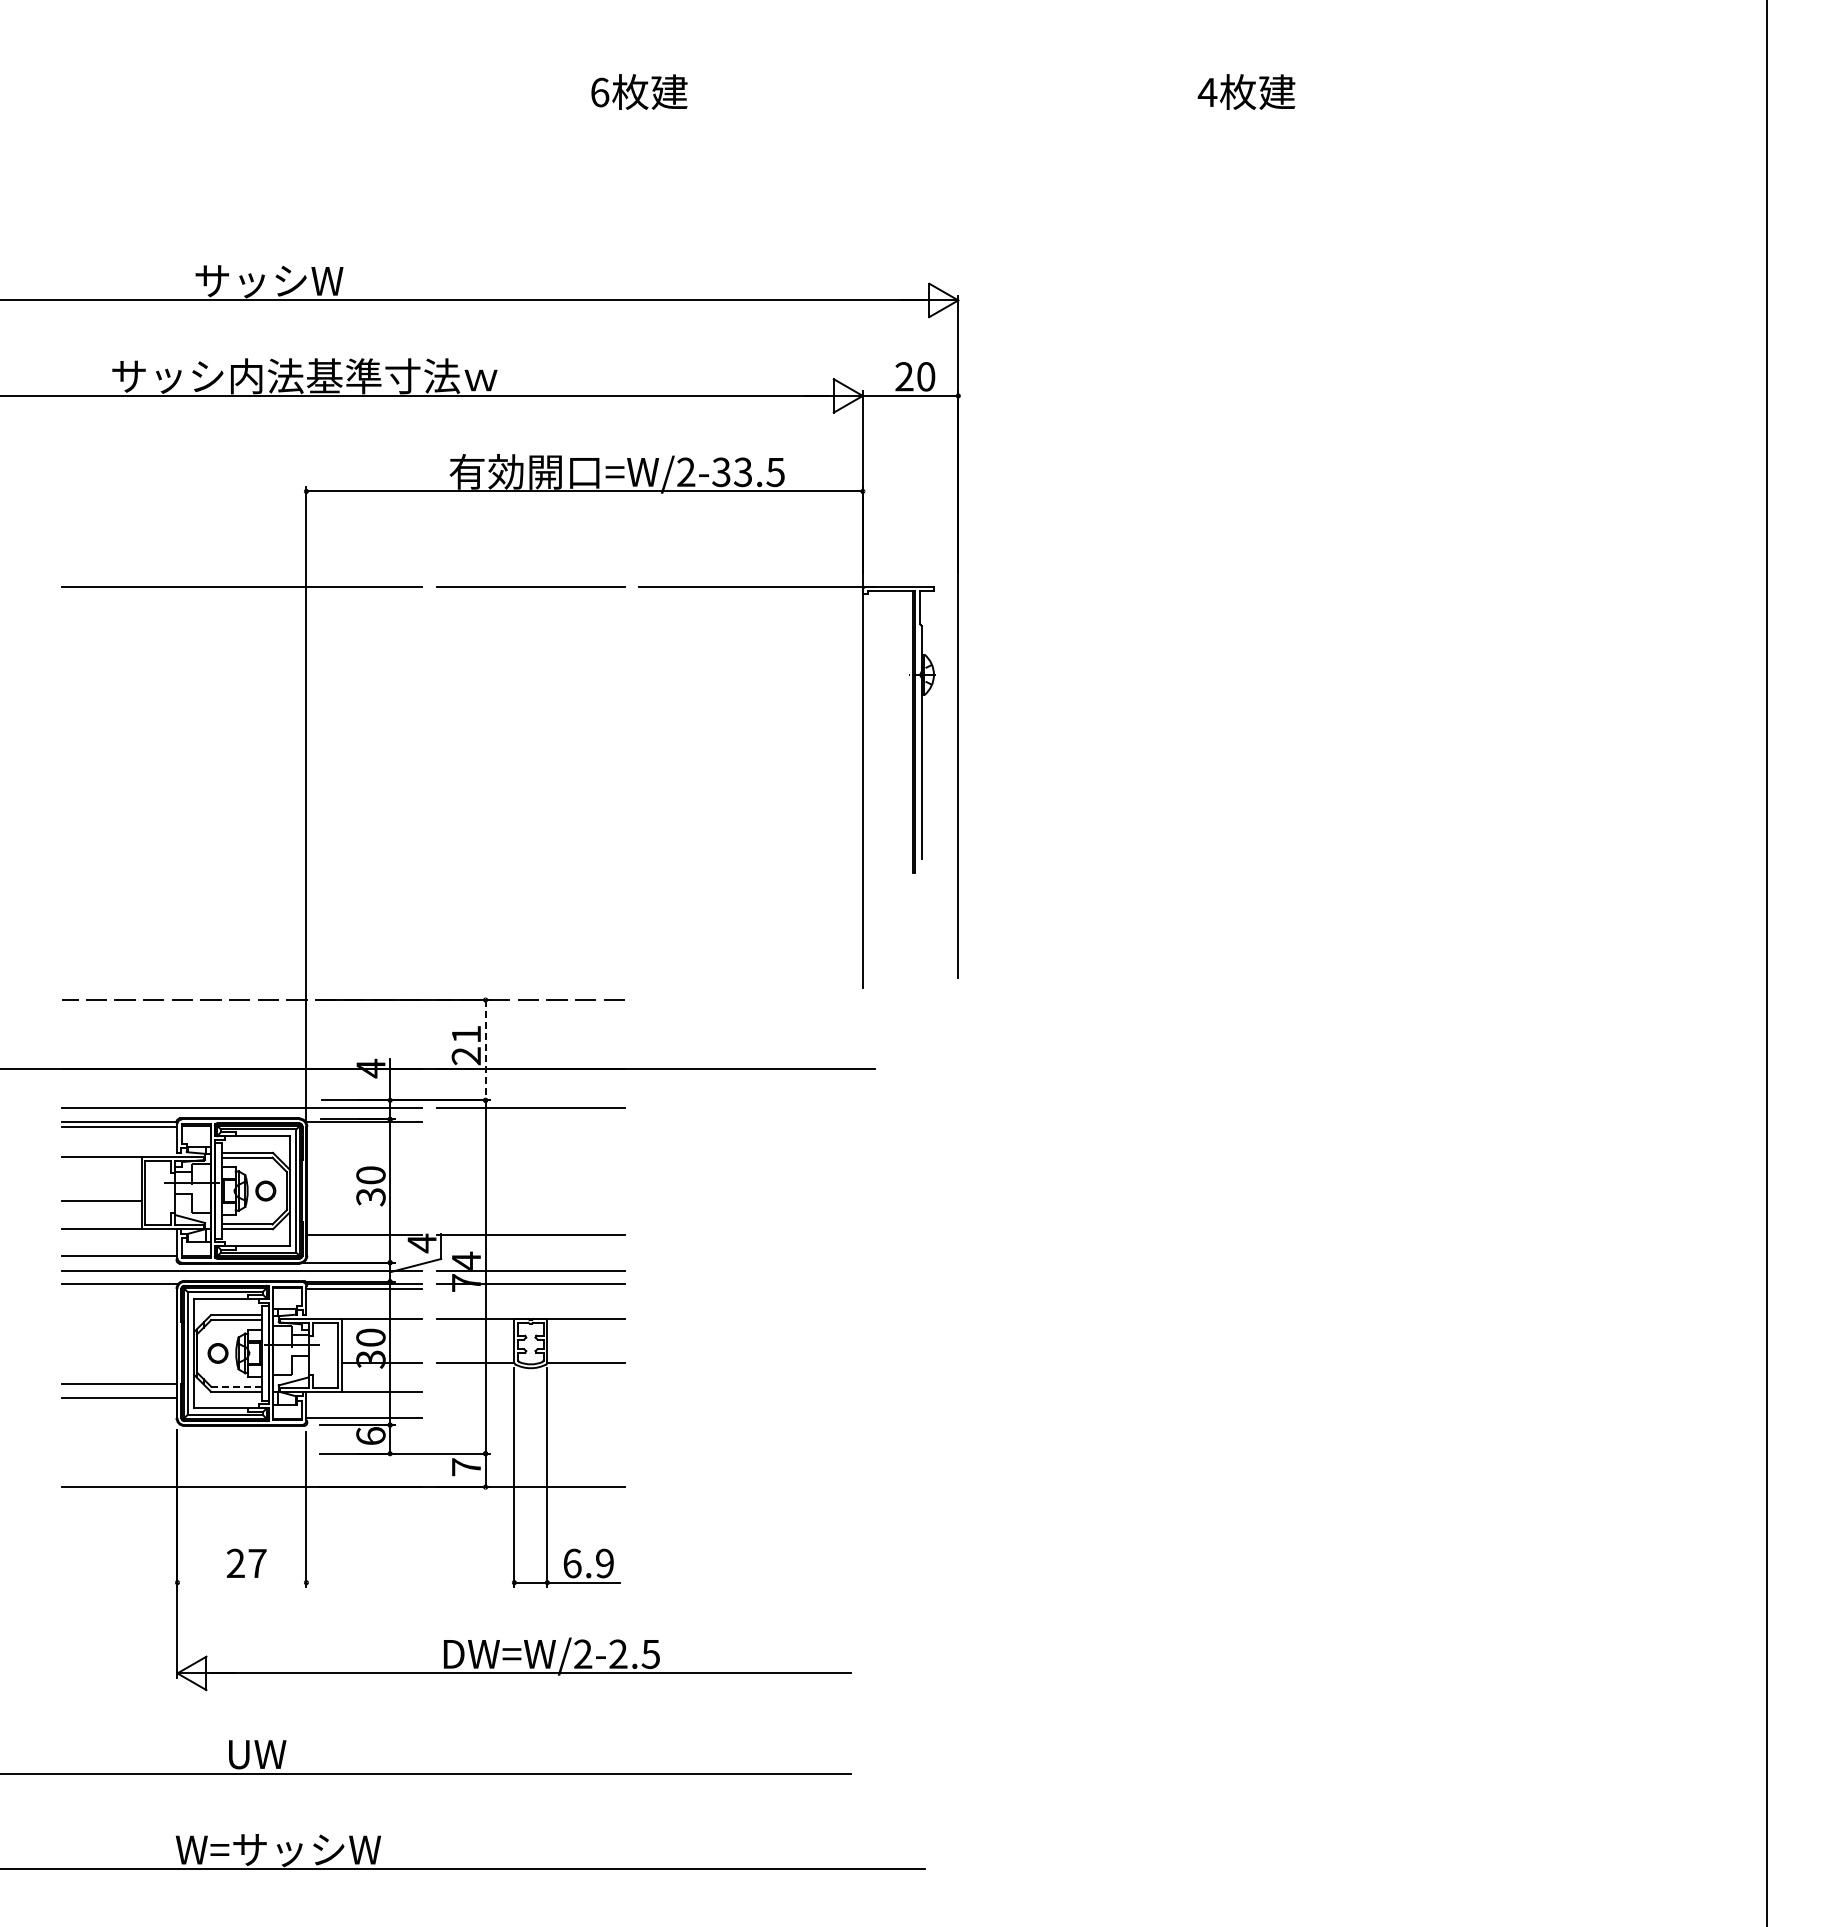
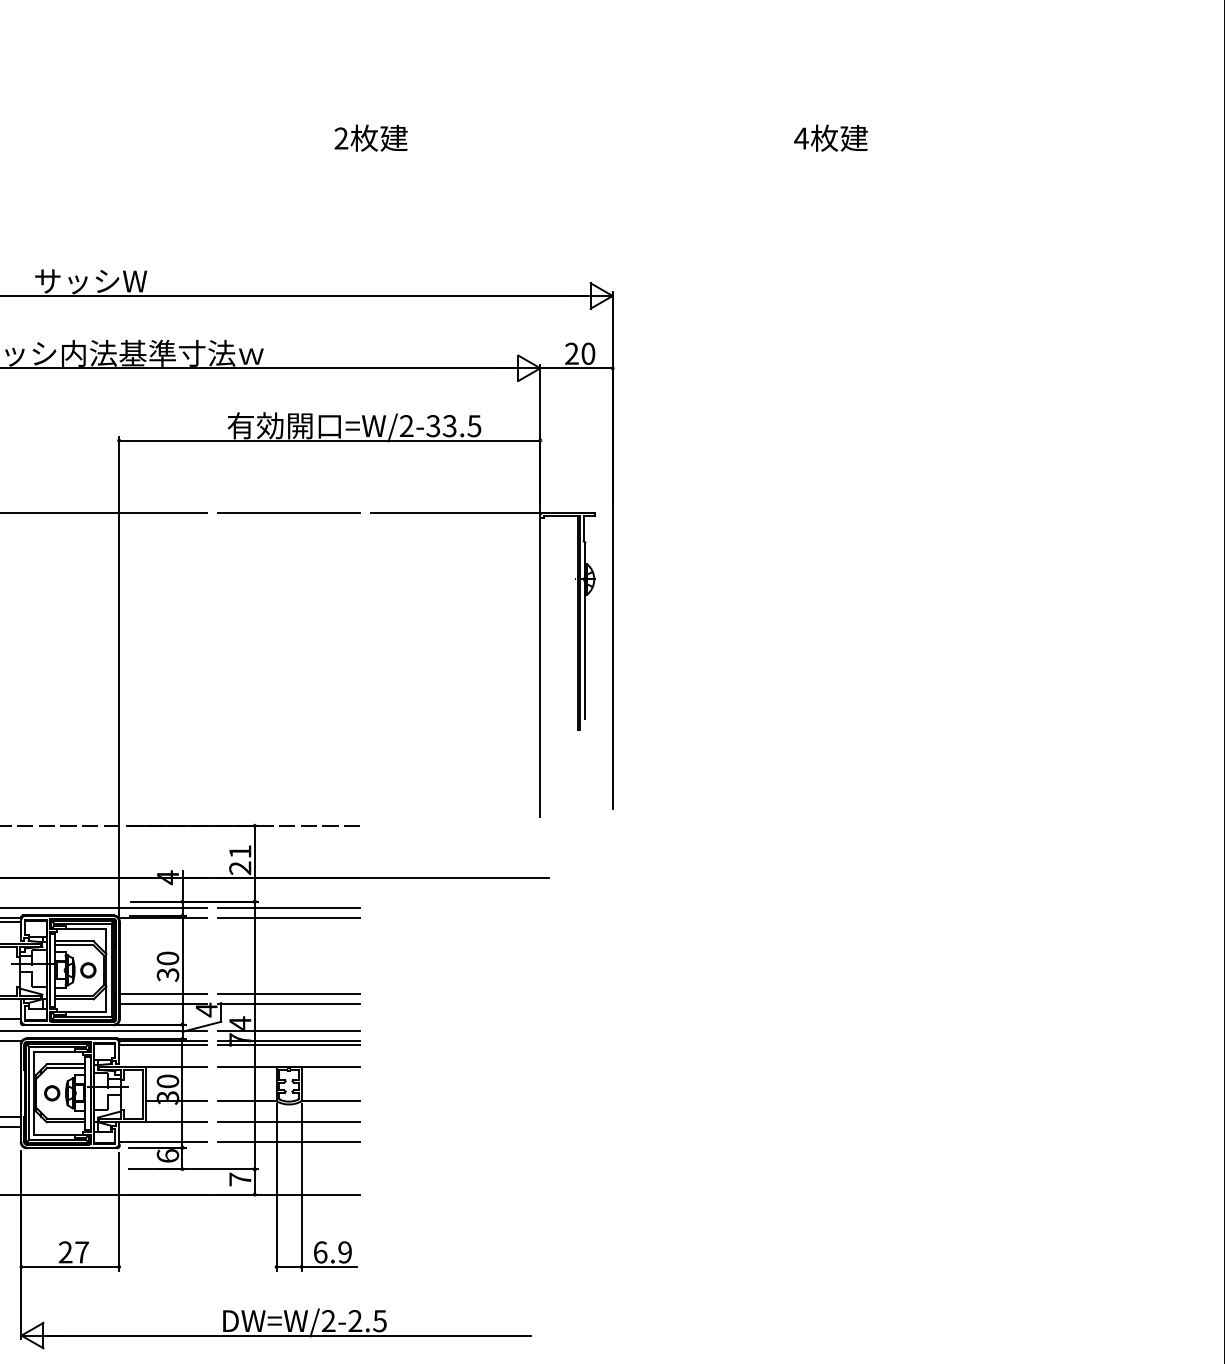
text: (600, 92) -> (341, 138), 6 -> 2
line: (485, 1050) -> (254, 863), dashed -> solid
line: (530, 1121) -> (288, 917), added
line: (364, 1222) -> (163, 994), added
line: (530, 1222) -> (288, 994), added
line: (530, 1288) -> (288, 1044), added
line: (236, 1386) -> (66, 1118), dashed -> solid
line: (530, 1391) -> (288, 1122), added
line: (530, 1417) -> (288, 1141), added
line: (241, 1582) -> (69, 1266), added

